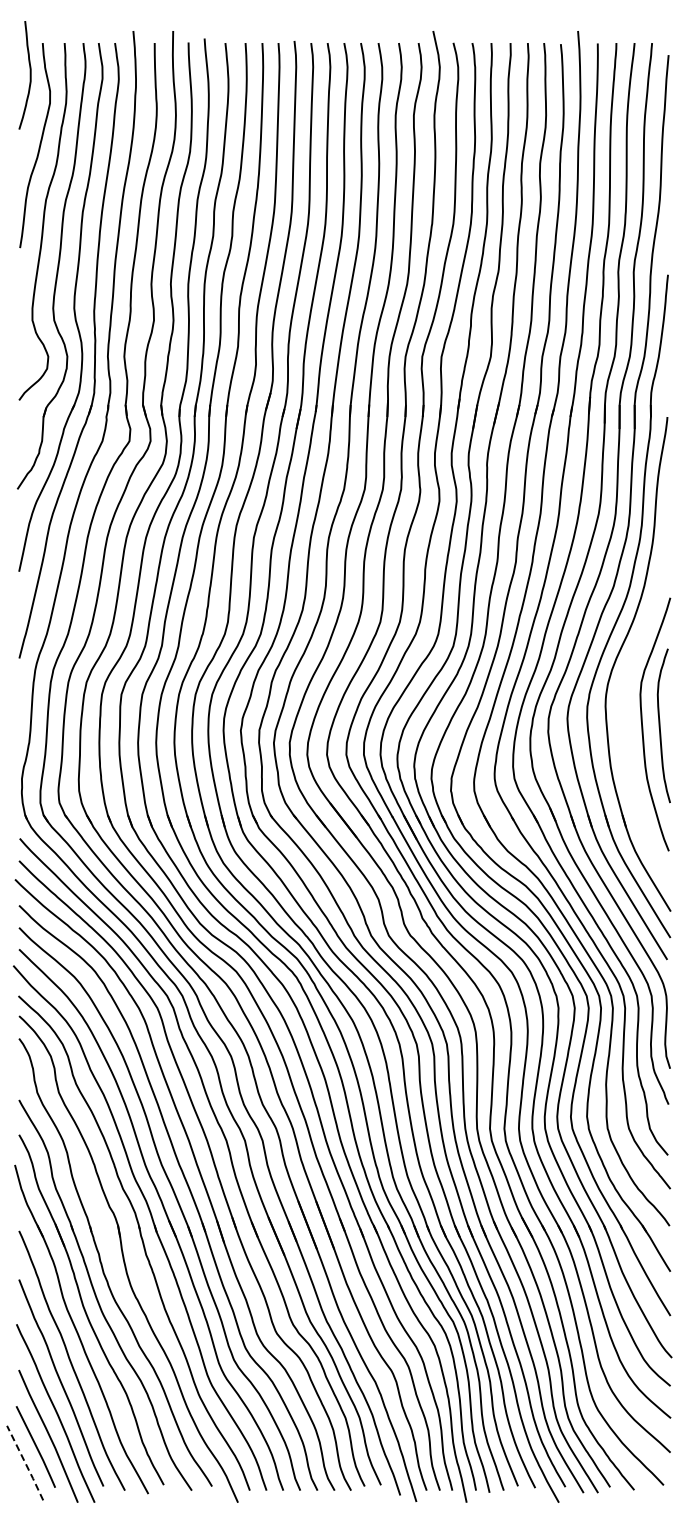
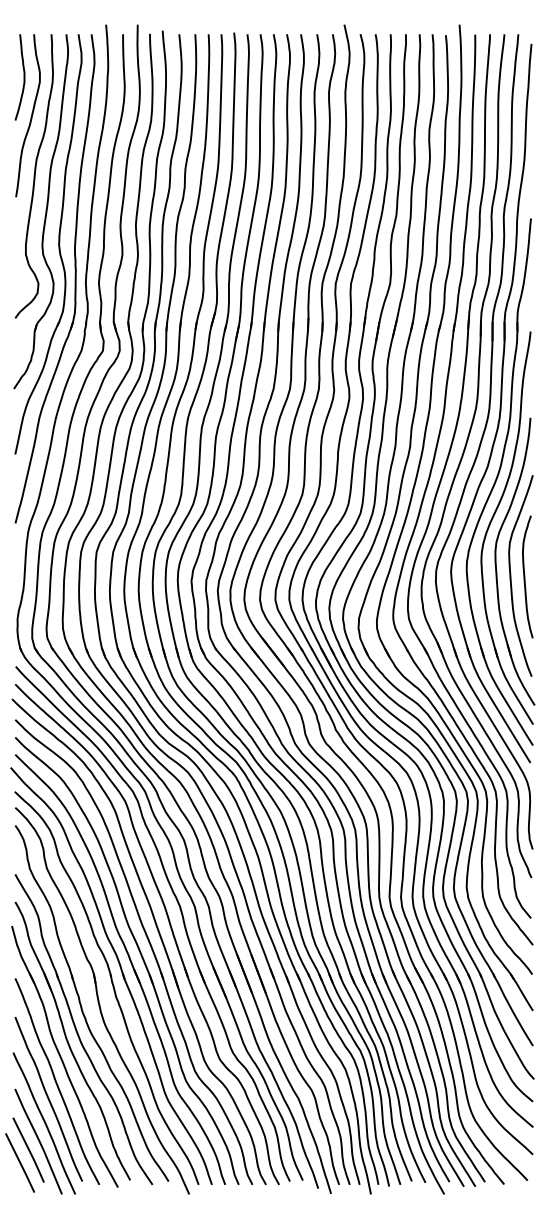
curve: (29, 75) -> (23, 77), moved
part: (624, 706) -> (496, 561), added
line: (25, 1463) -> (20, 1163), dashed -> solid

